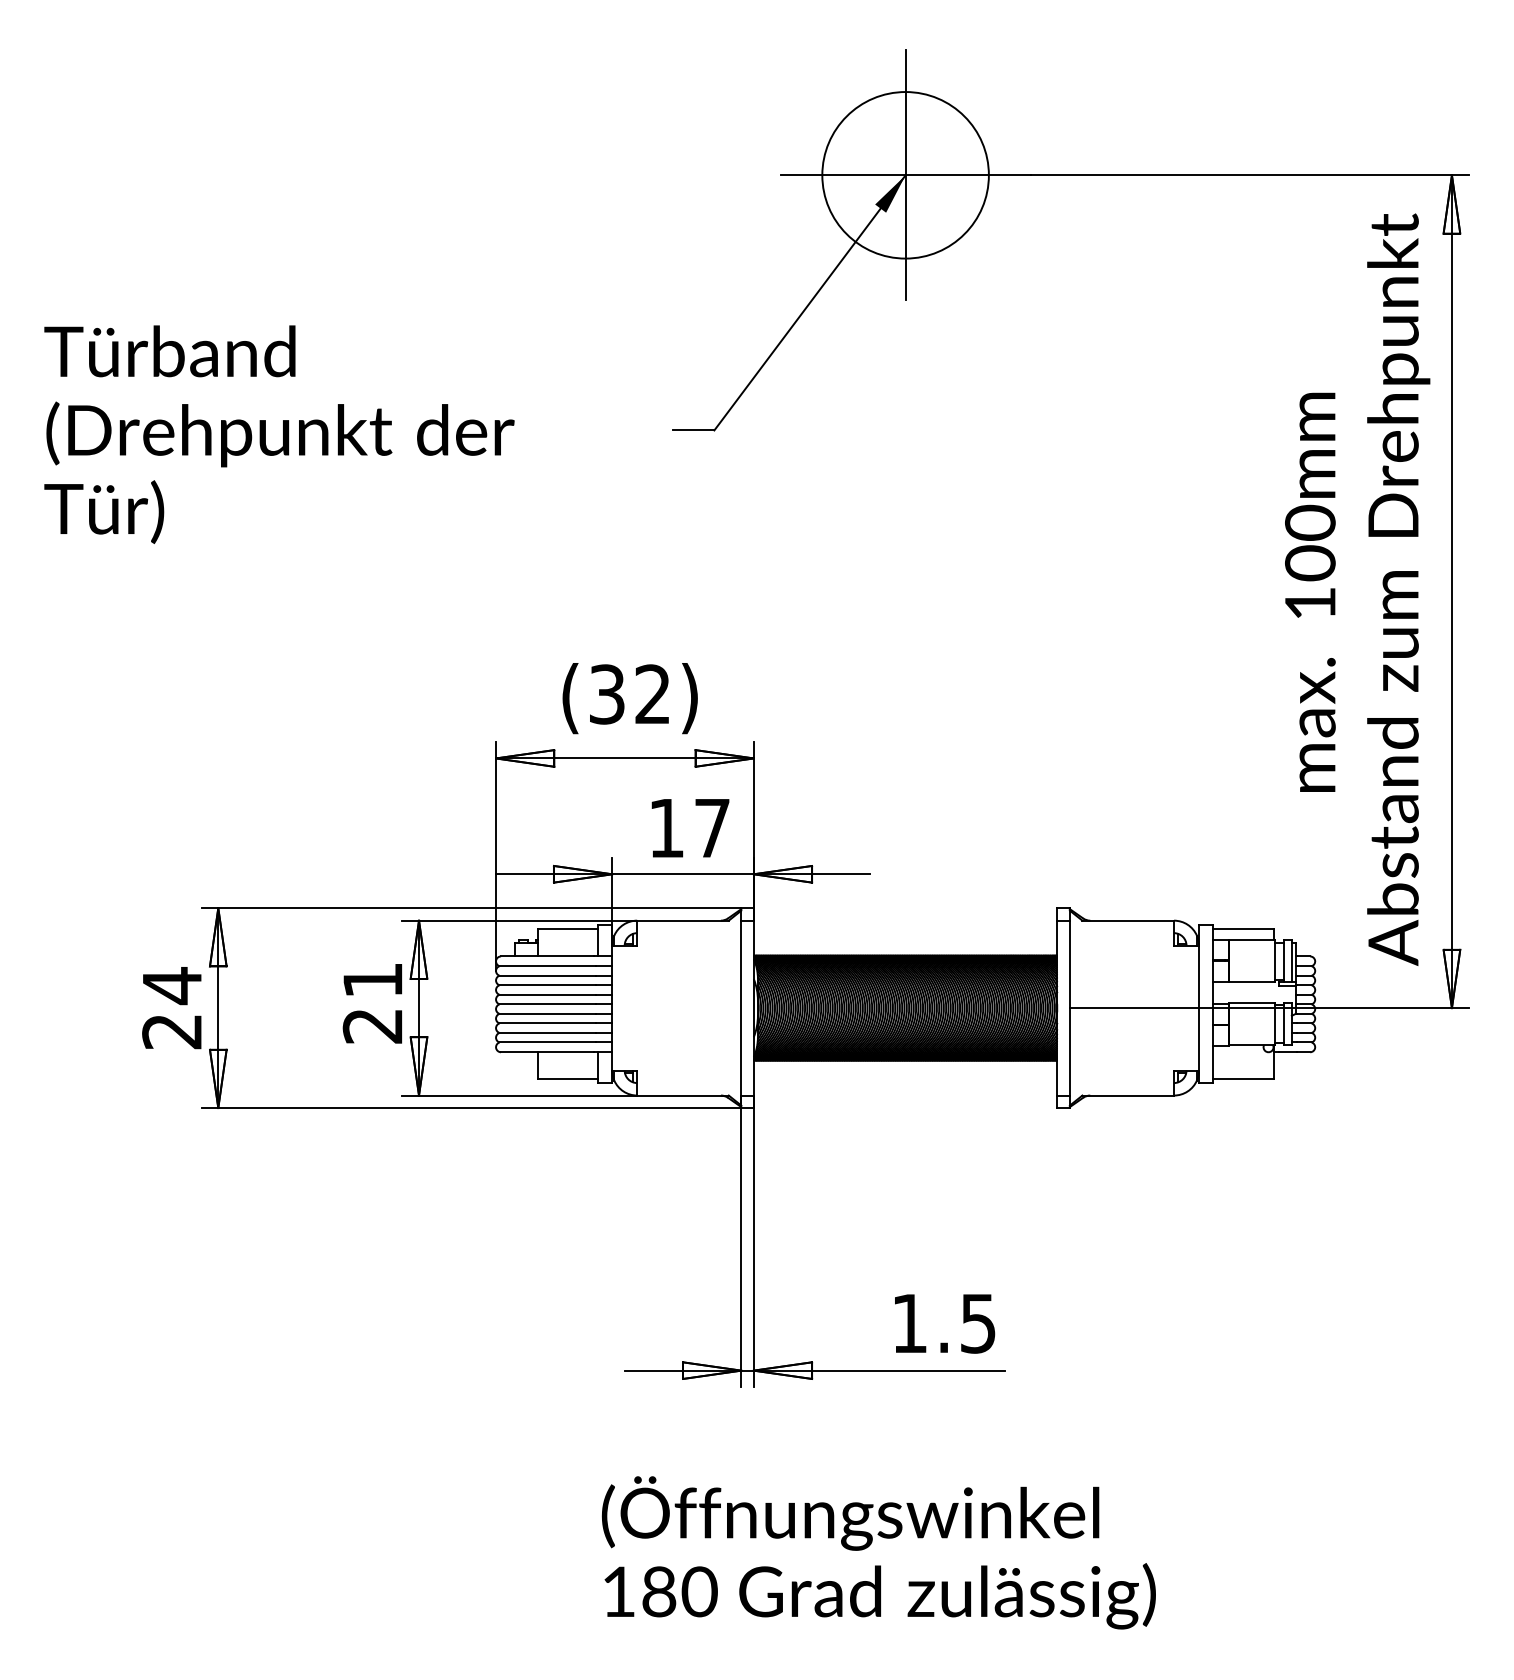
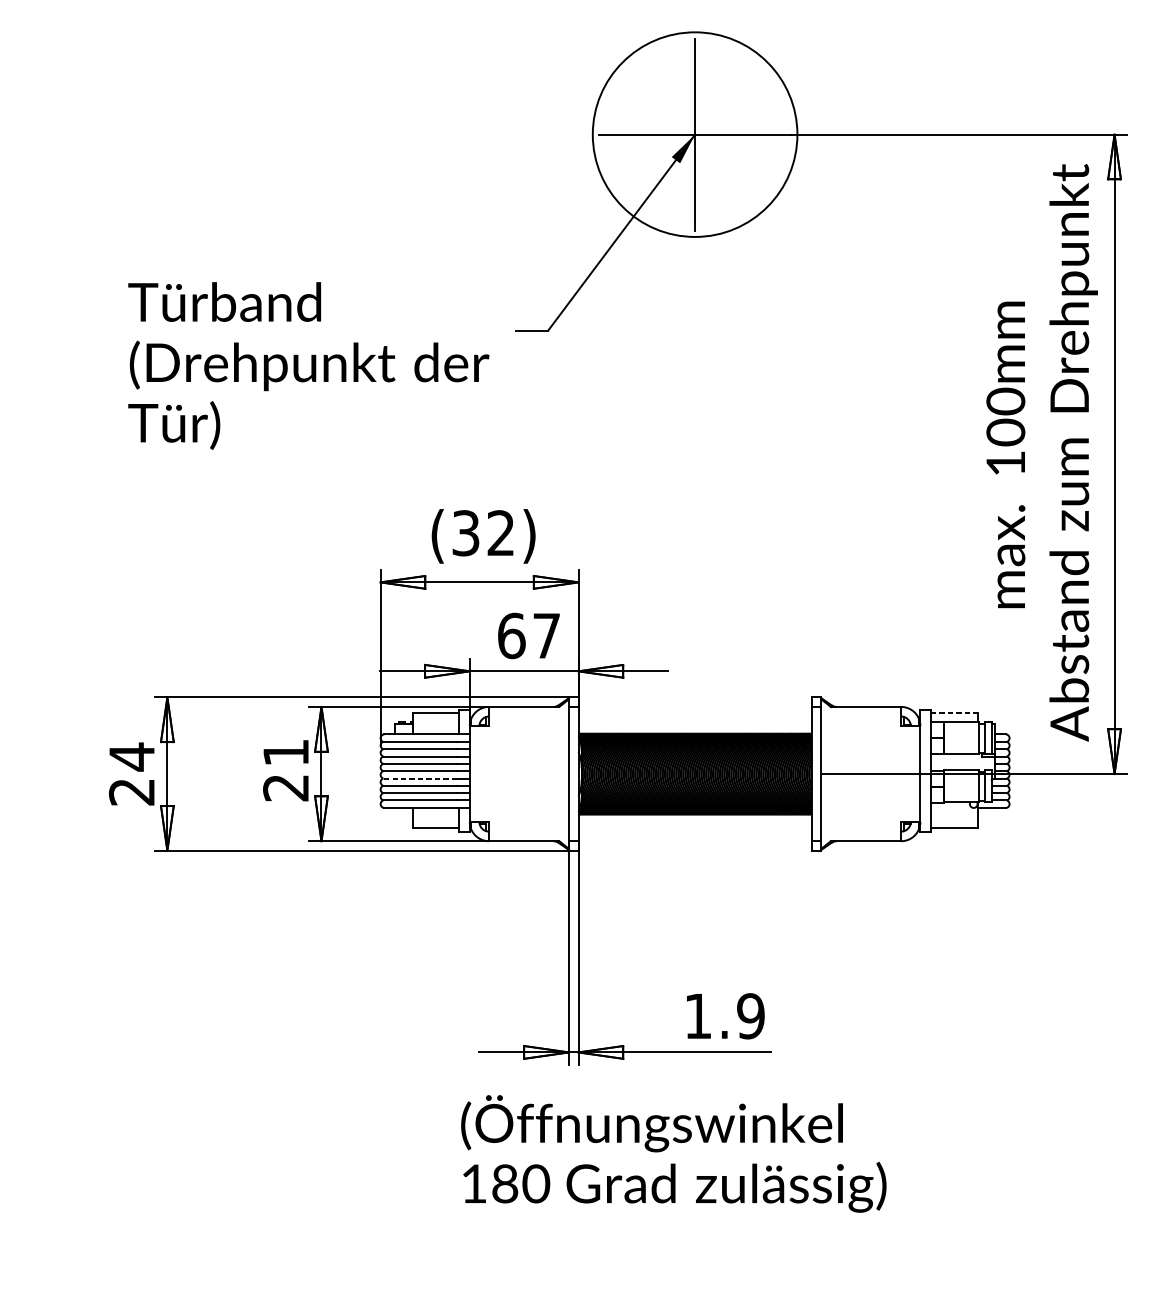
circle: (905, 175) -> (695, 134), size x1.6
text: (279, 434) -> (308, 365), moved
text: (667, 828) -> (512, 636), 17 -> 67
line: (1243, 929) -> (954, 713), solid -> dashed
line: (547, 1013) -> (420, 778), solid -> dashed
text: (978, 1323) -> (751, 1016), 1.5 -> 1.9
text: (878, 1552) -> (673, 1153), moved

